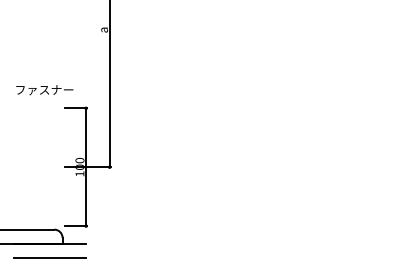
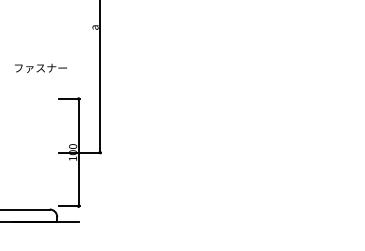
text: (44, 89) -> (40, 67), moved
line: (49, 258) -> (45, 235), removed

